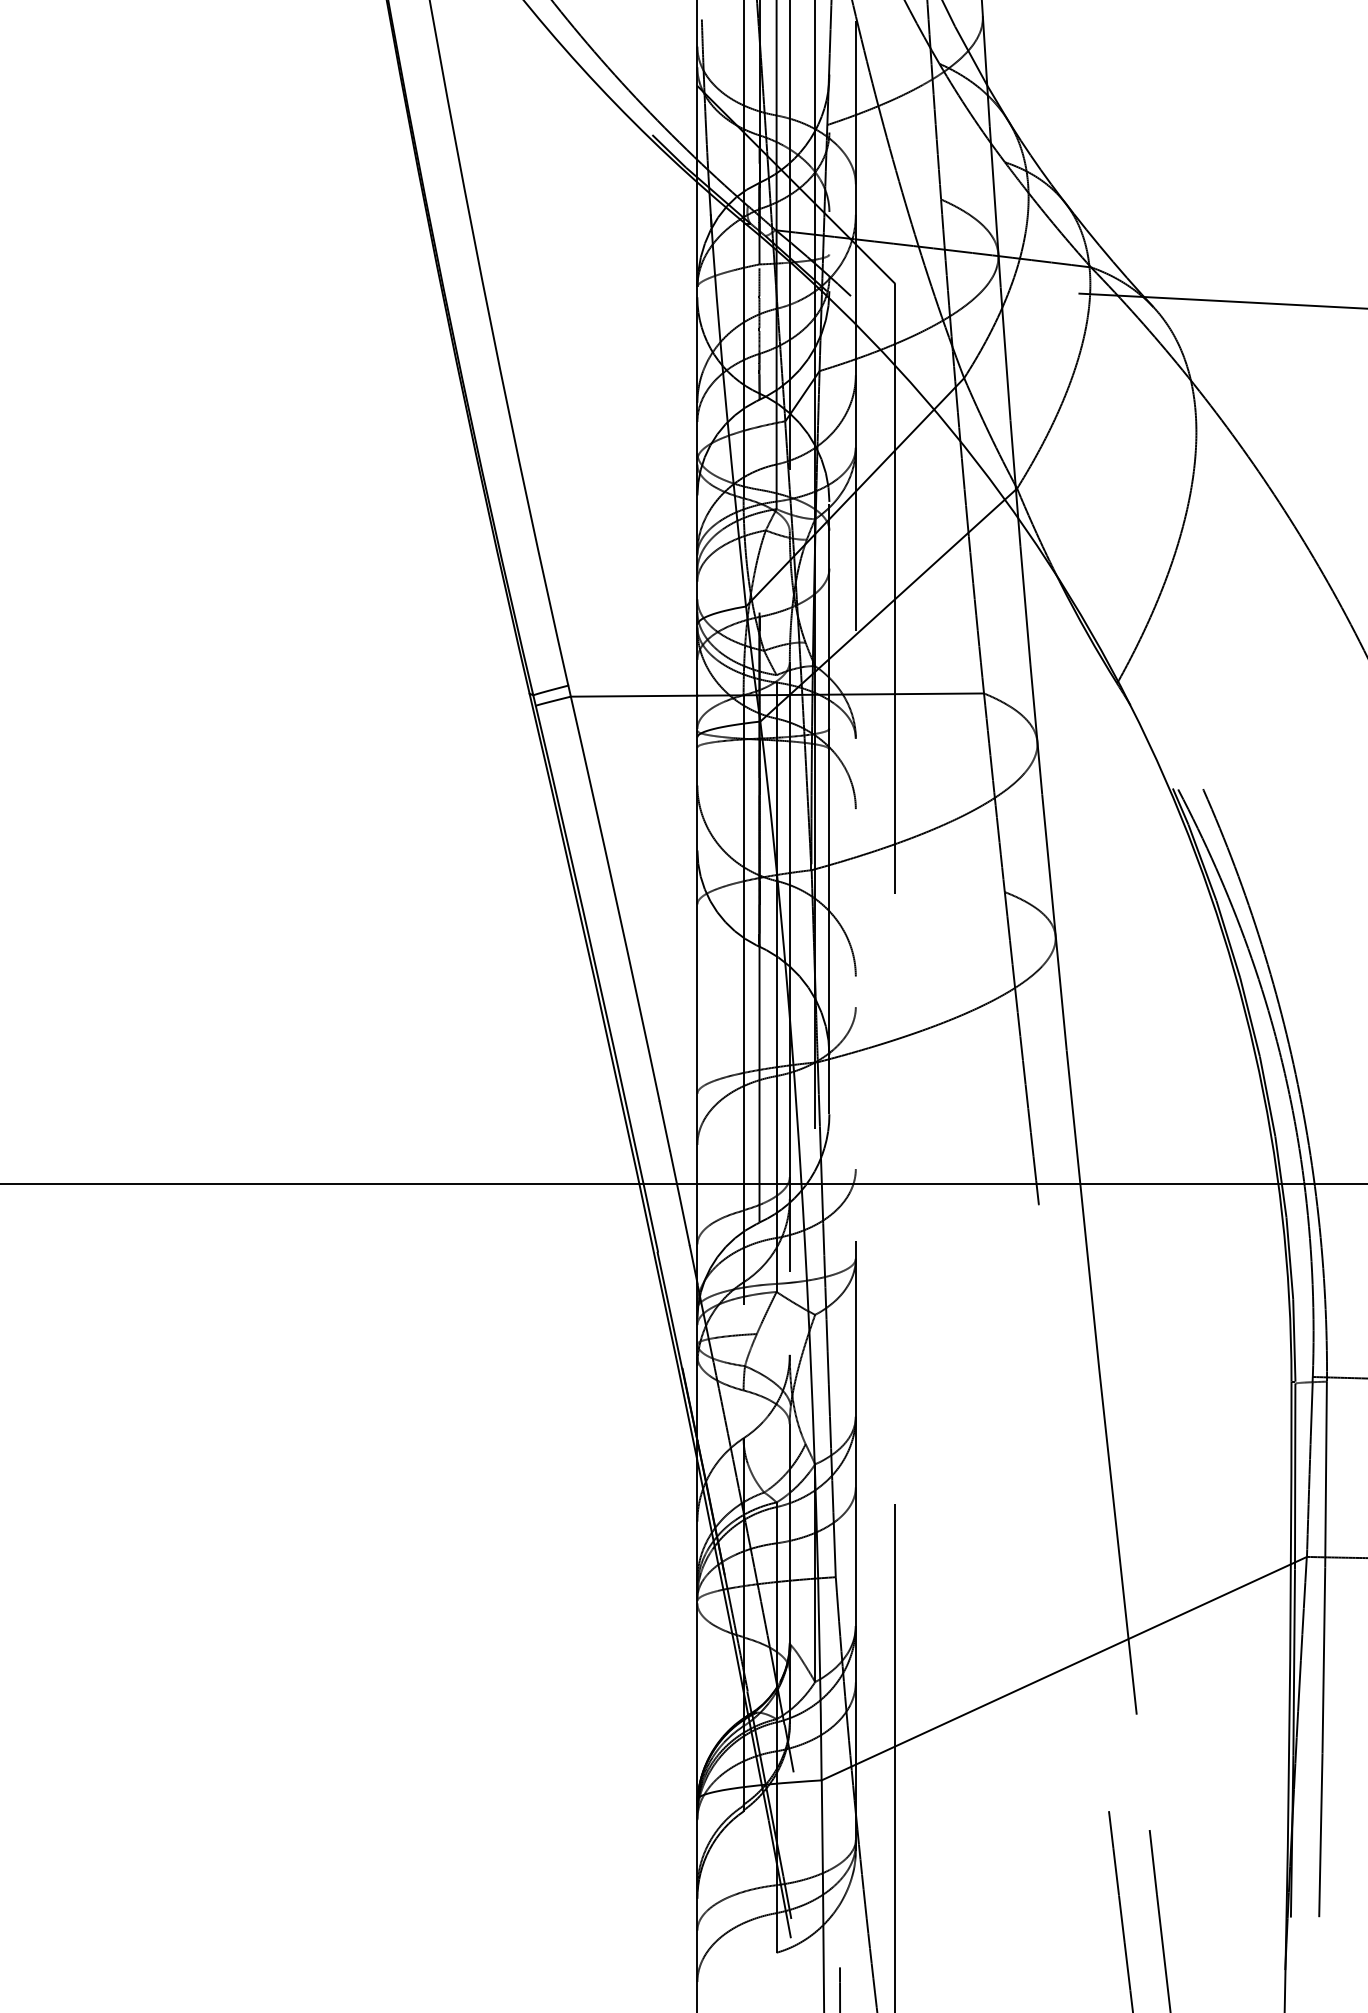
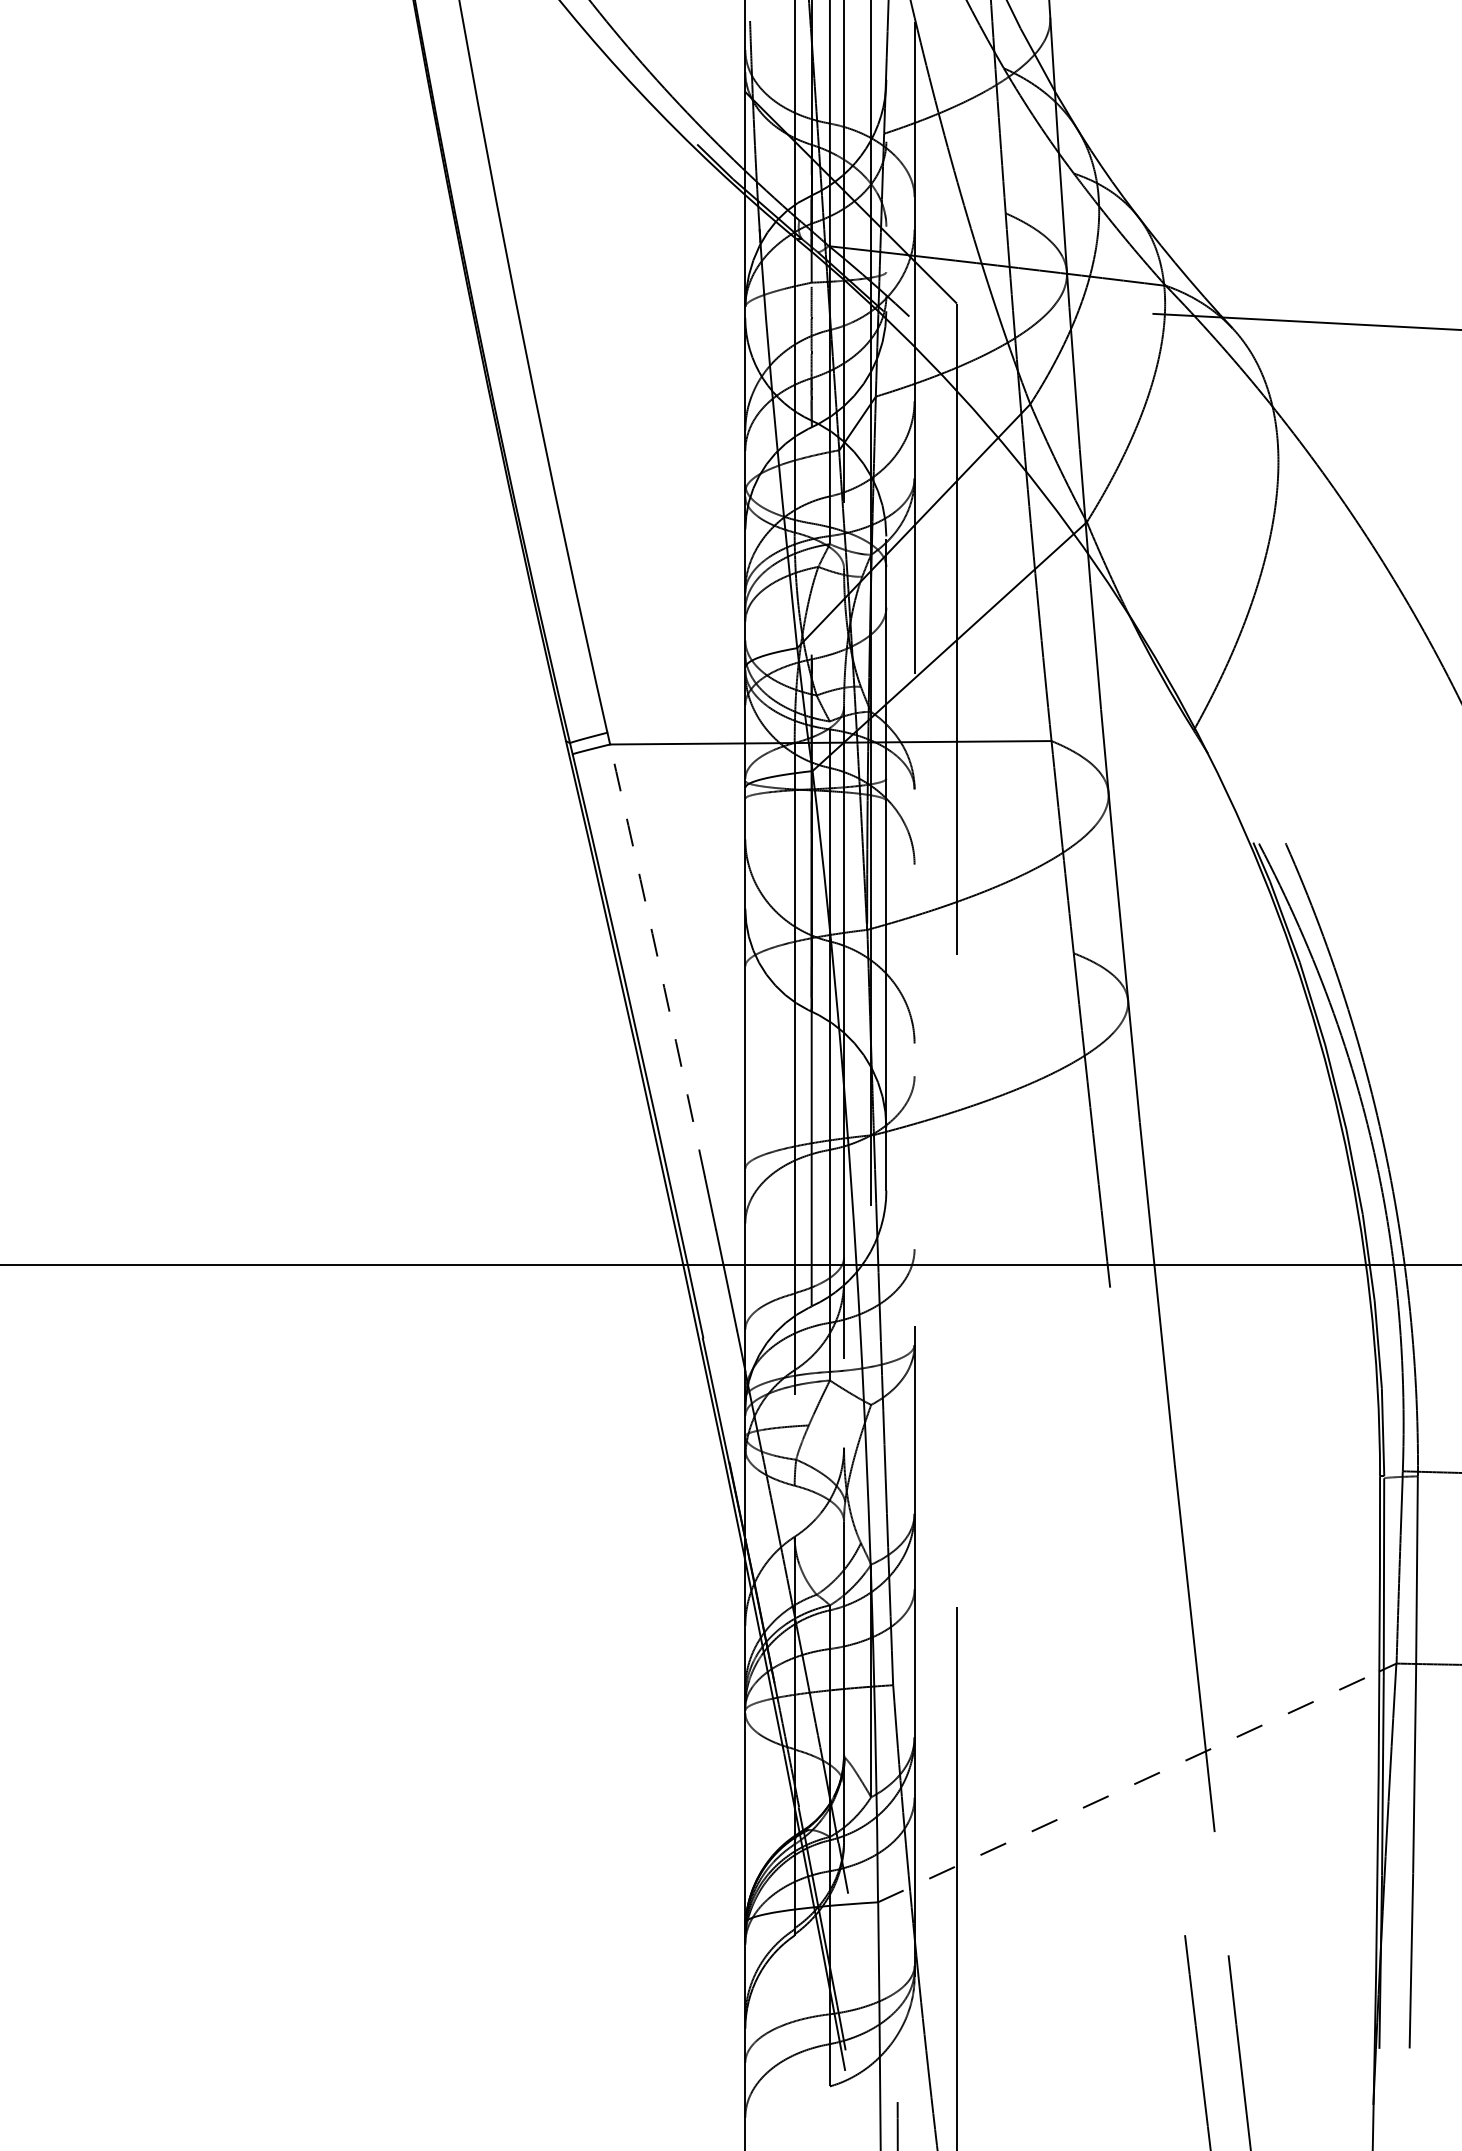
arc: (616, 898) -> (658, 960), solid -> dashed
line: (1056, 1672) -> (1128, 1787), solid -> dashed

